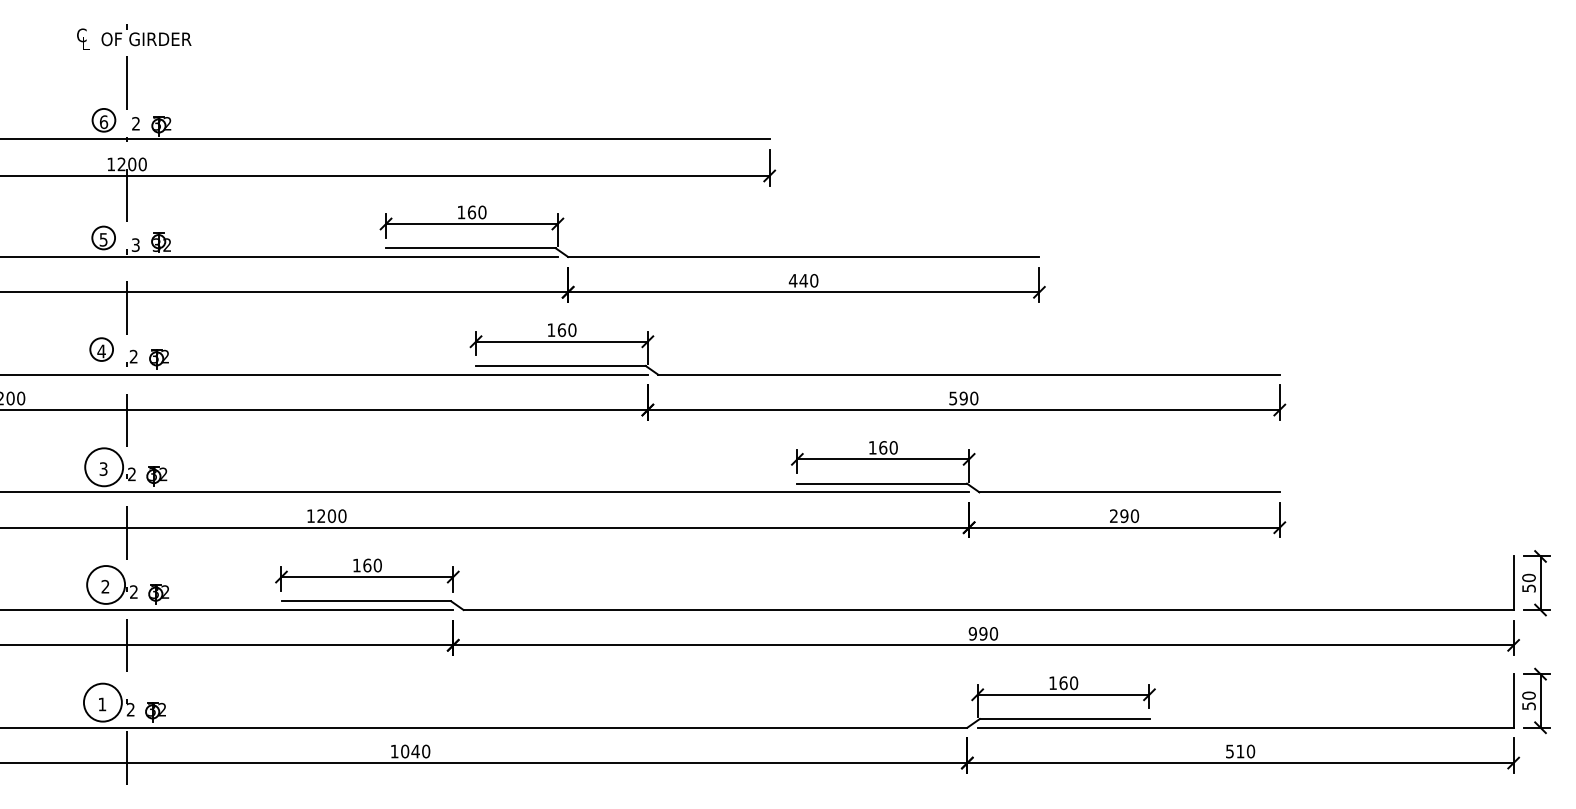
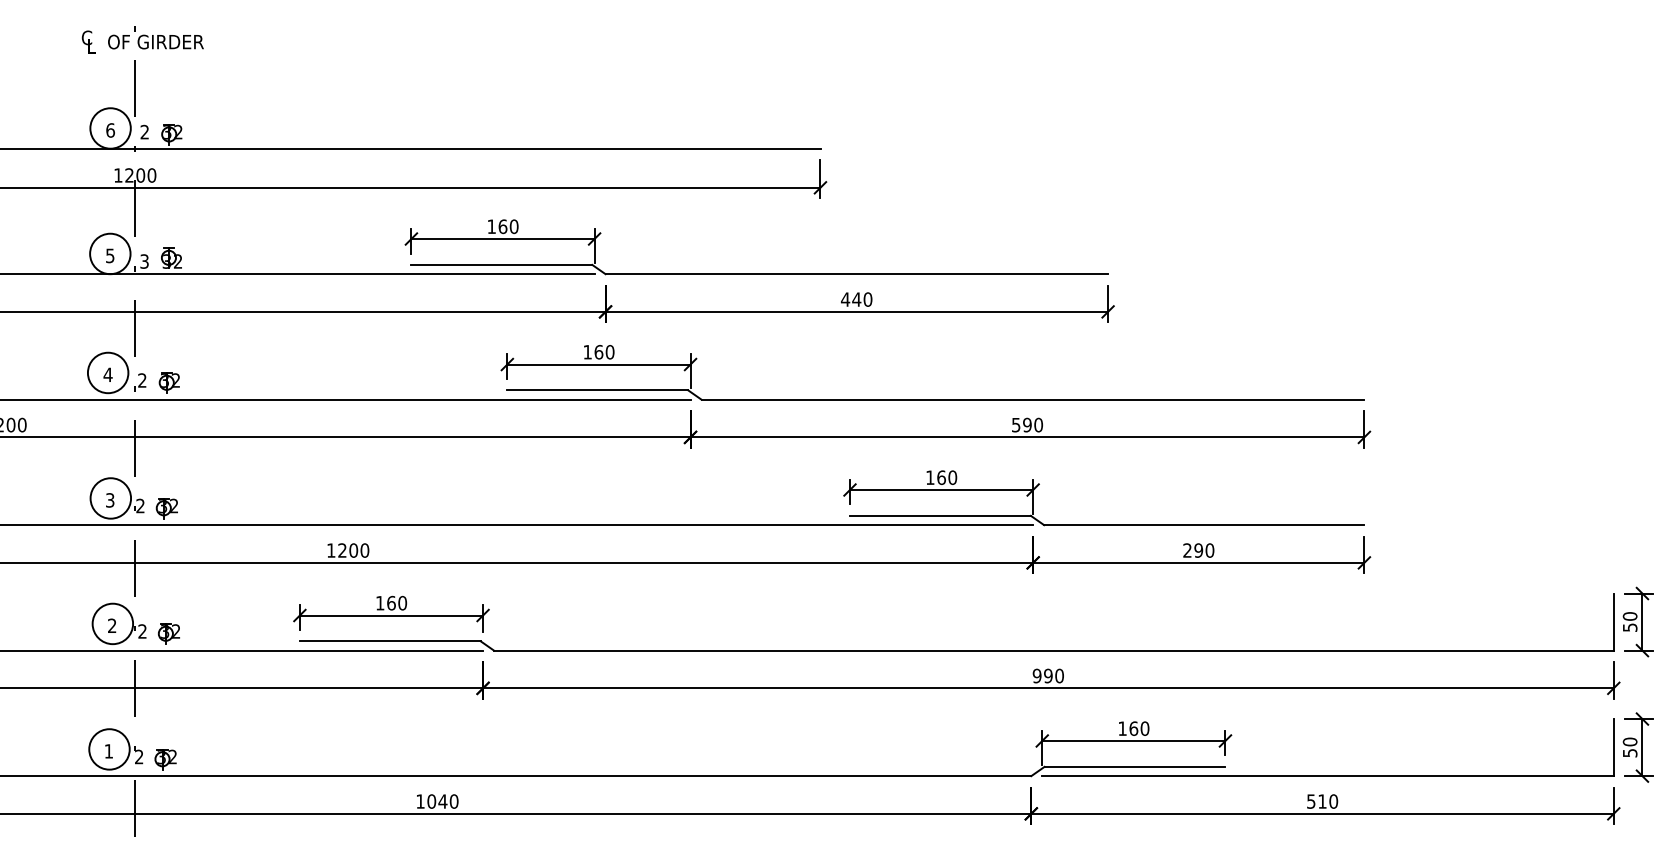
circle: (103, 120) -> (110, 128), size x1.67
circle: (103, 237) -> (110, 253), size x1.67
circle: (101, 349) -> (107, 372), size x1.67

